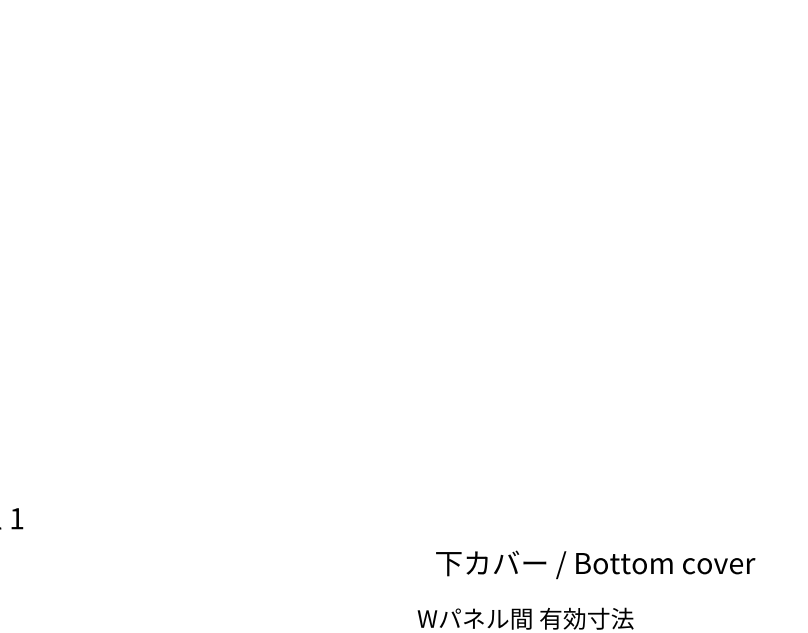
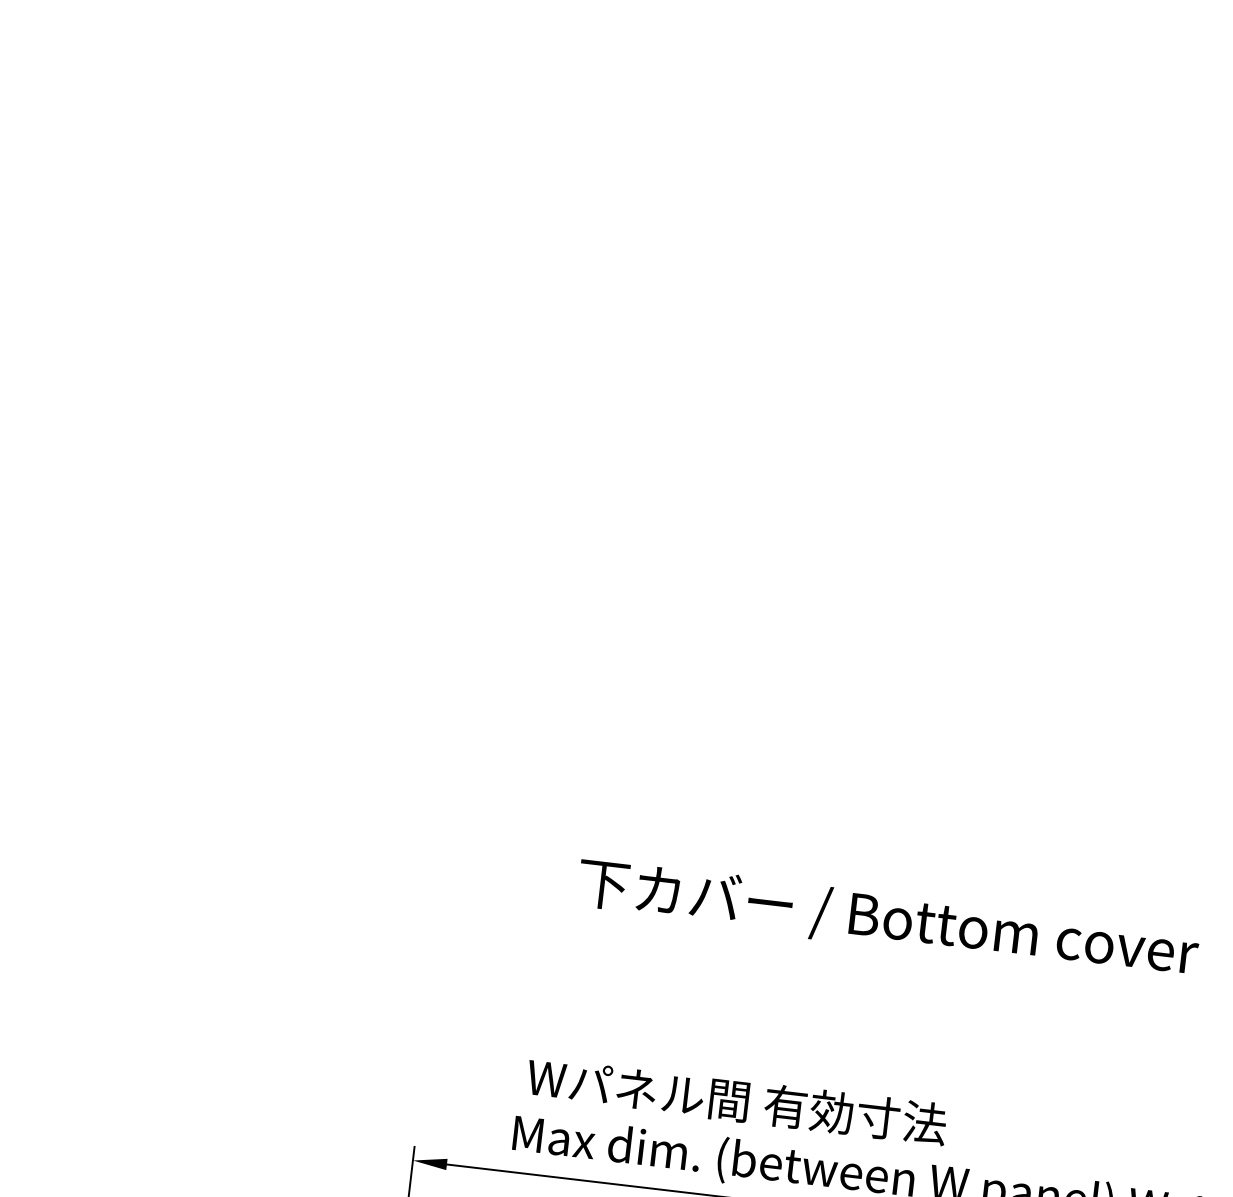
text: (595, 564) -> (887, 919), moved

